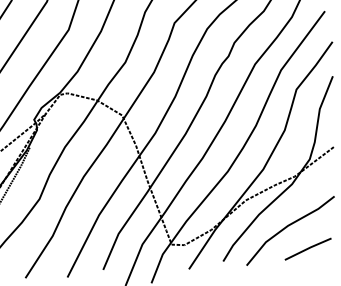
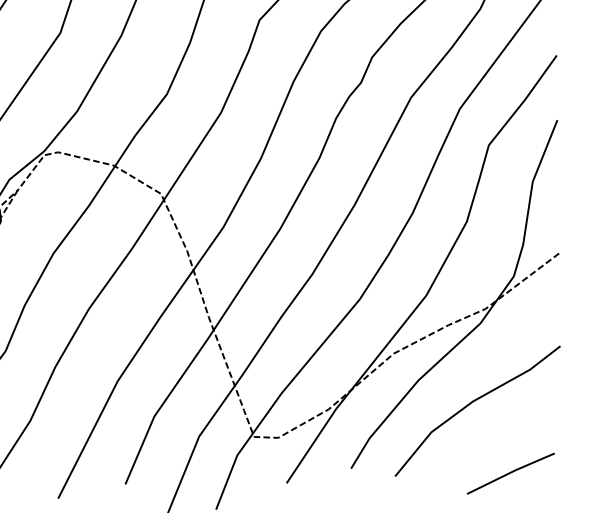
line: (307, 248) -> (509, 472), moved

